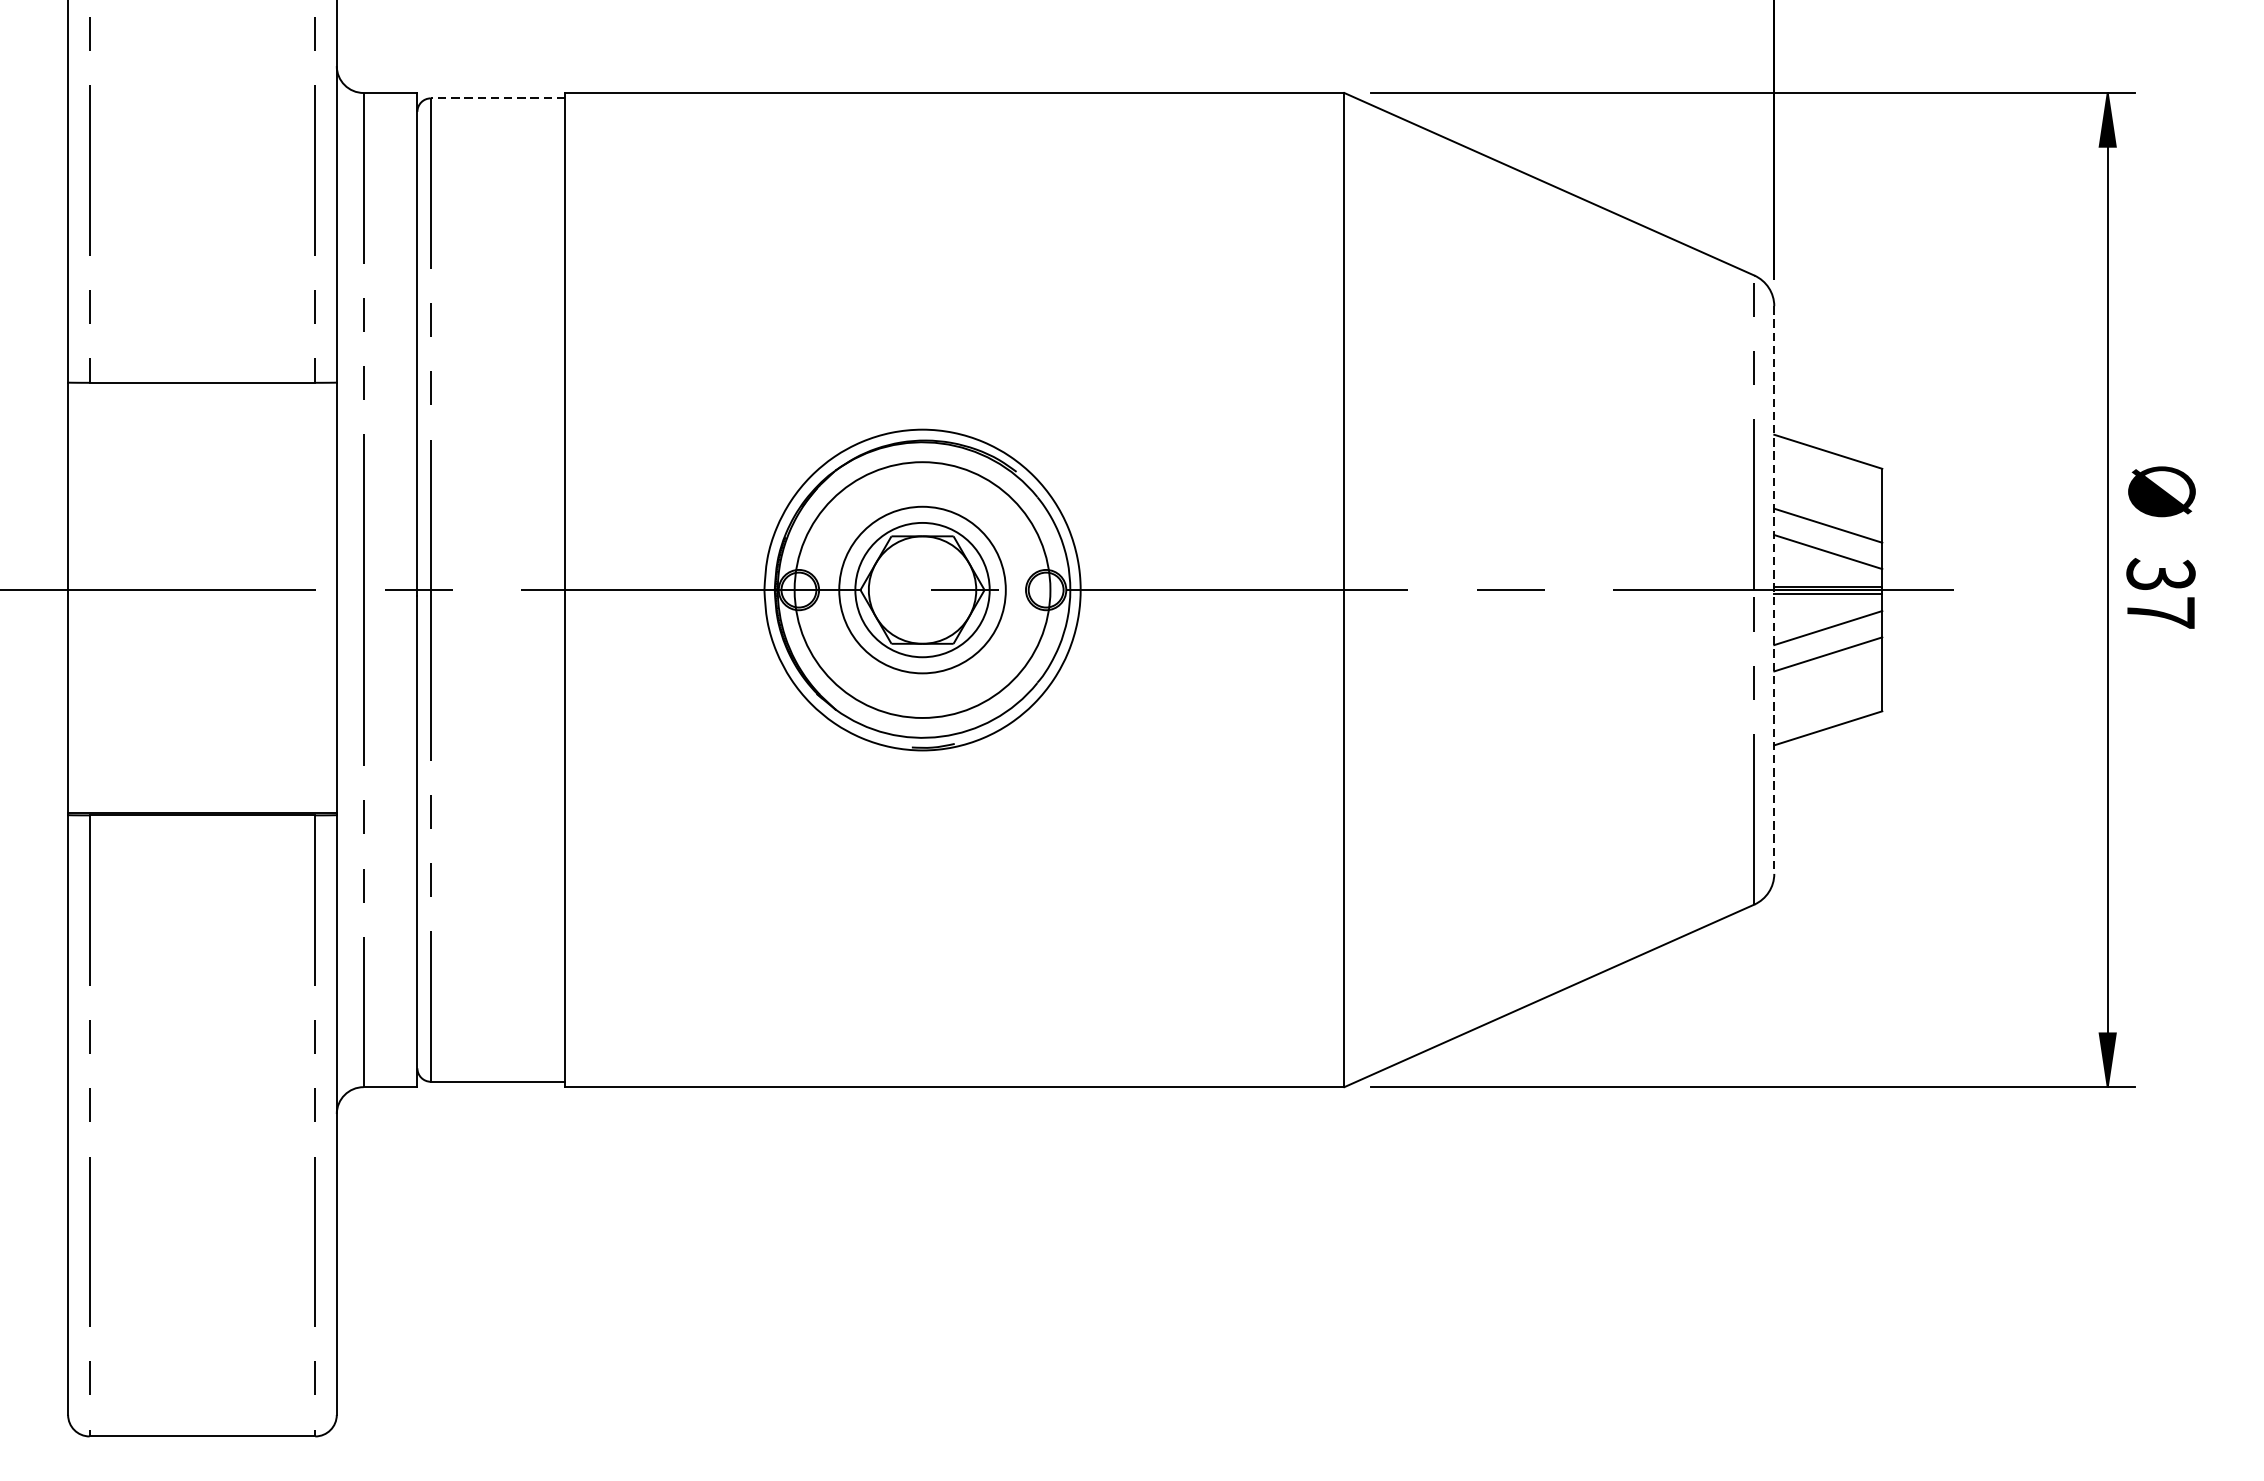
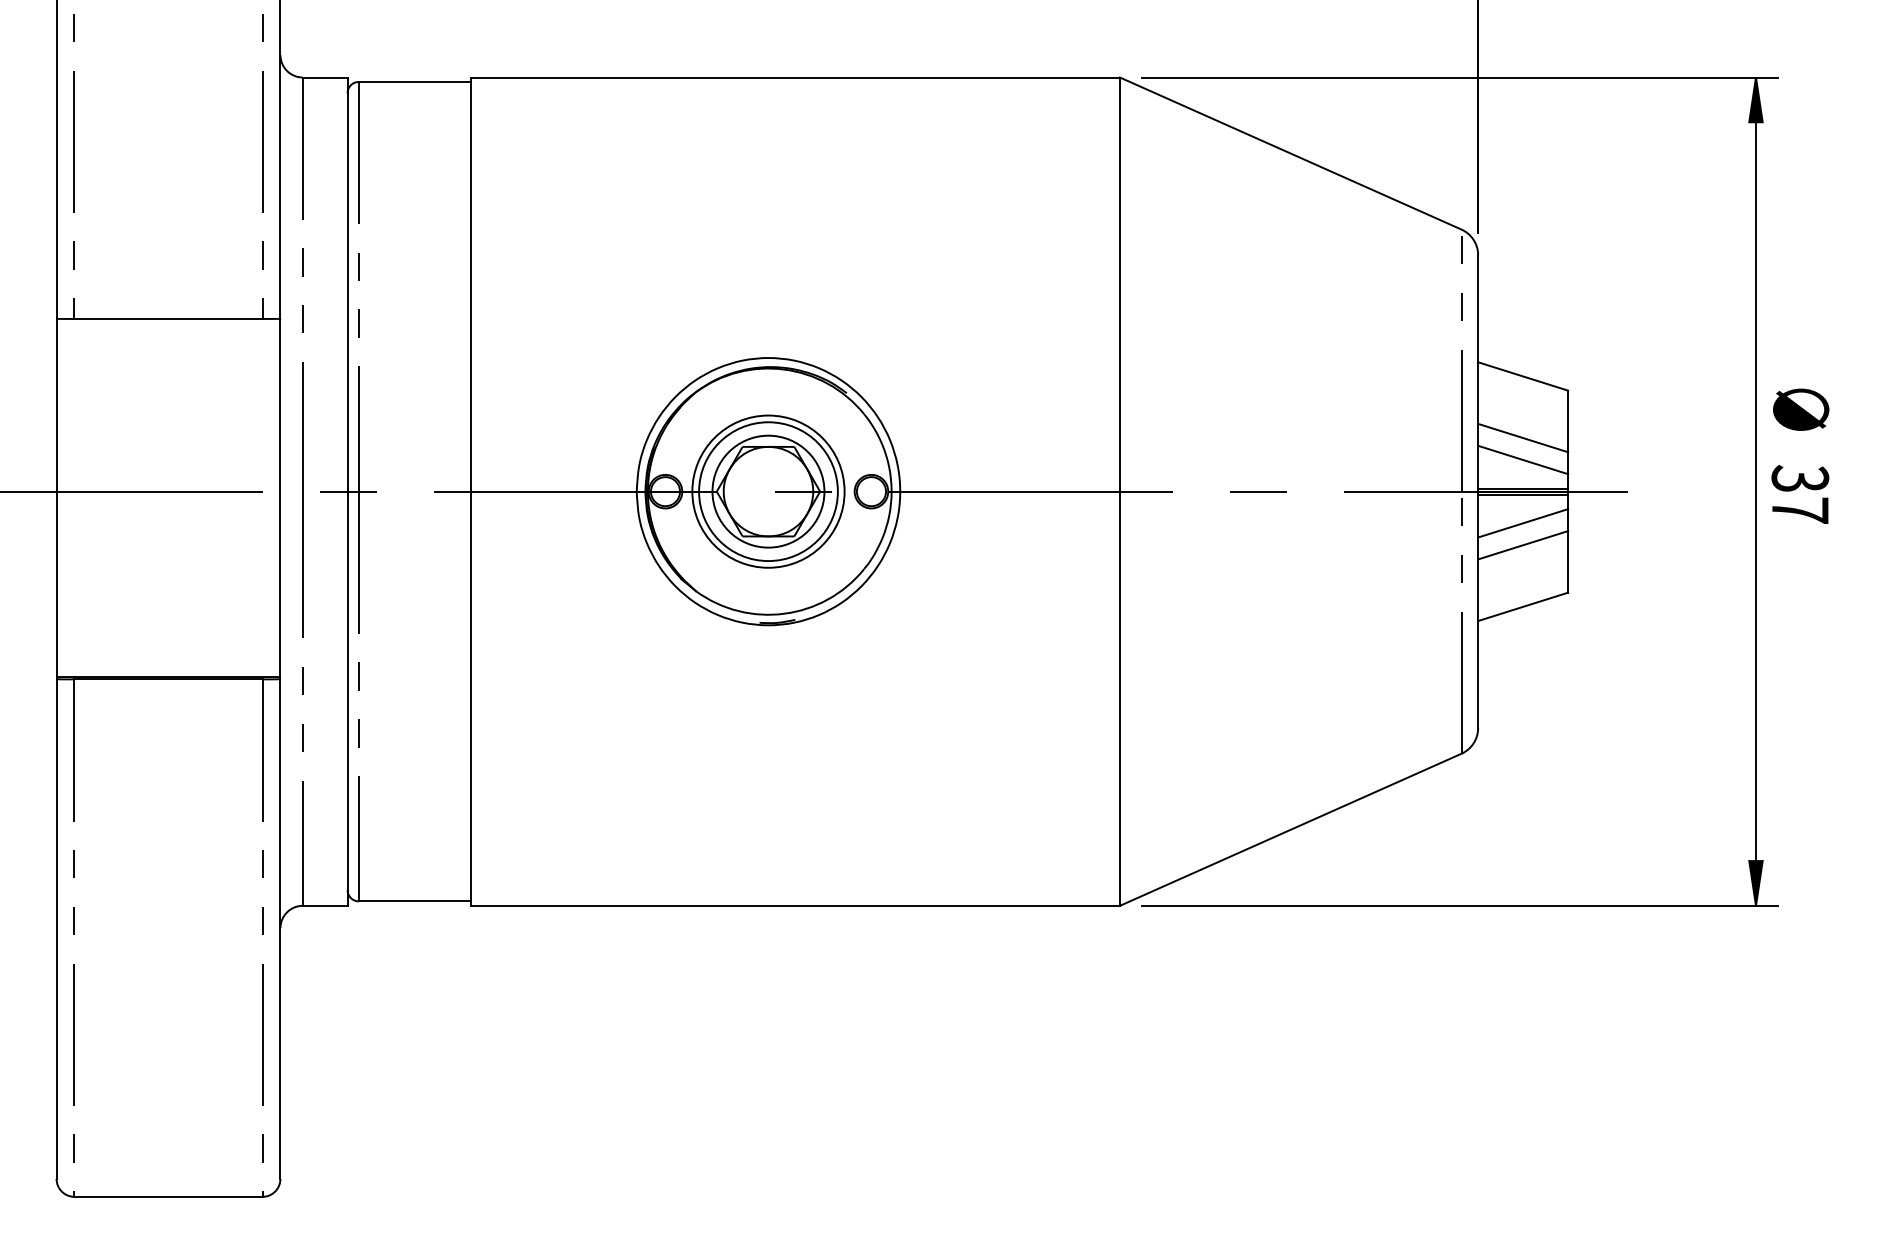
line: (497, 97) -> (414, 81), dashed -> solid
circle: (922, 589) -> (768, 491), size x0.71
line: (1774, 589) -> (1478, 491), dashed -> solid

